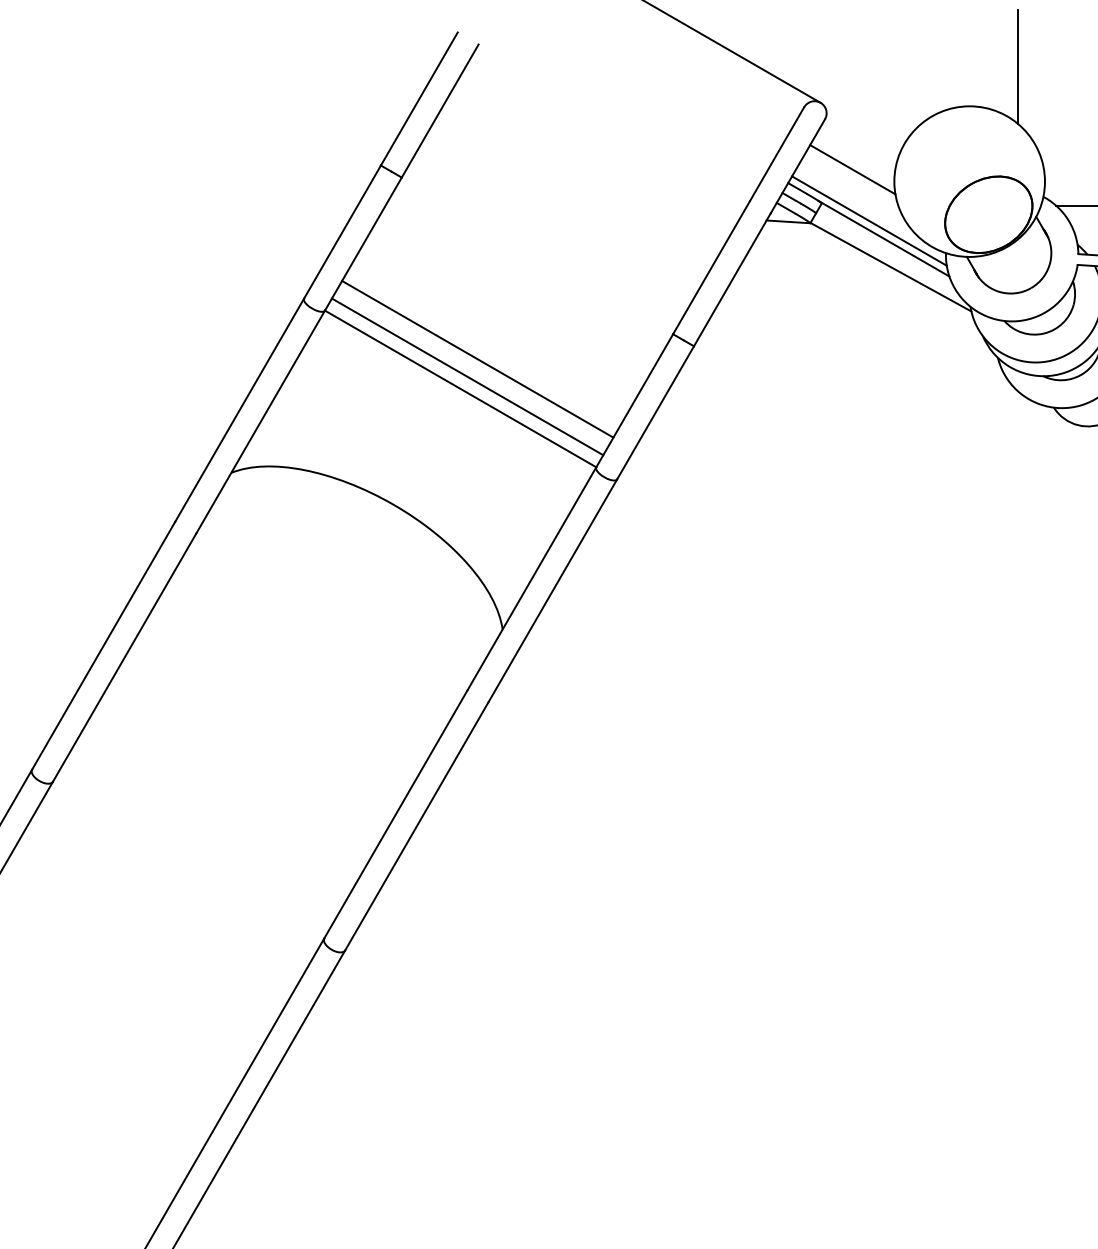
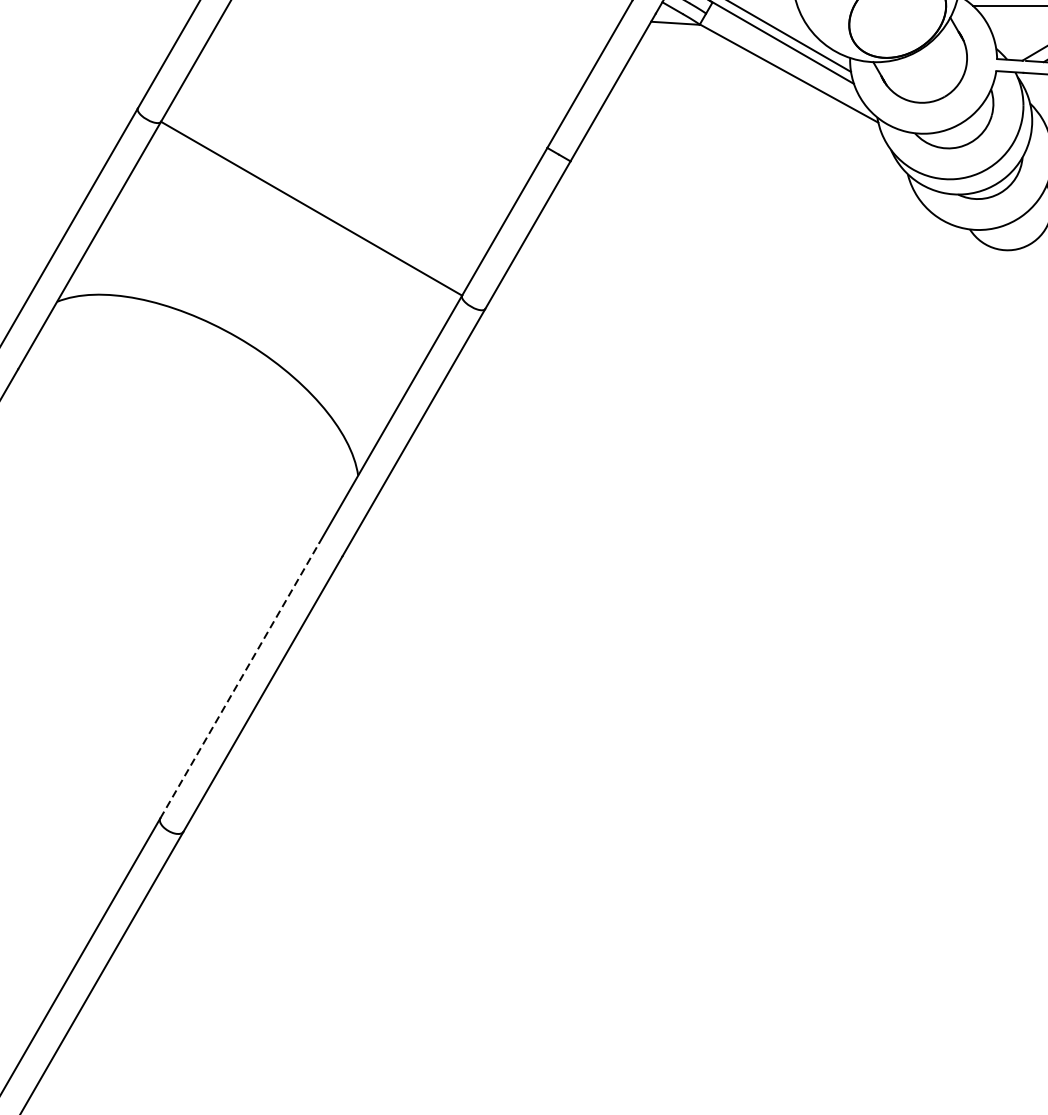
line: (477, 358) -> (330, 174), removed
line: (467, 376) -> (319, 194), removed
line: (396, 813) -> (240, 679), solid -> dashed

